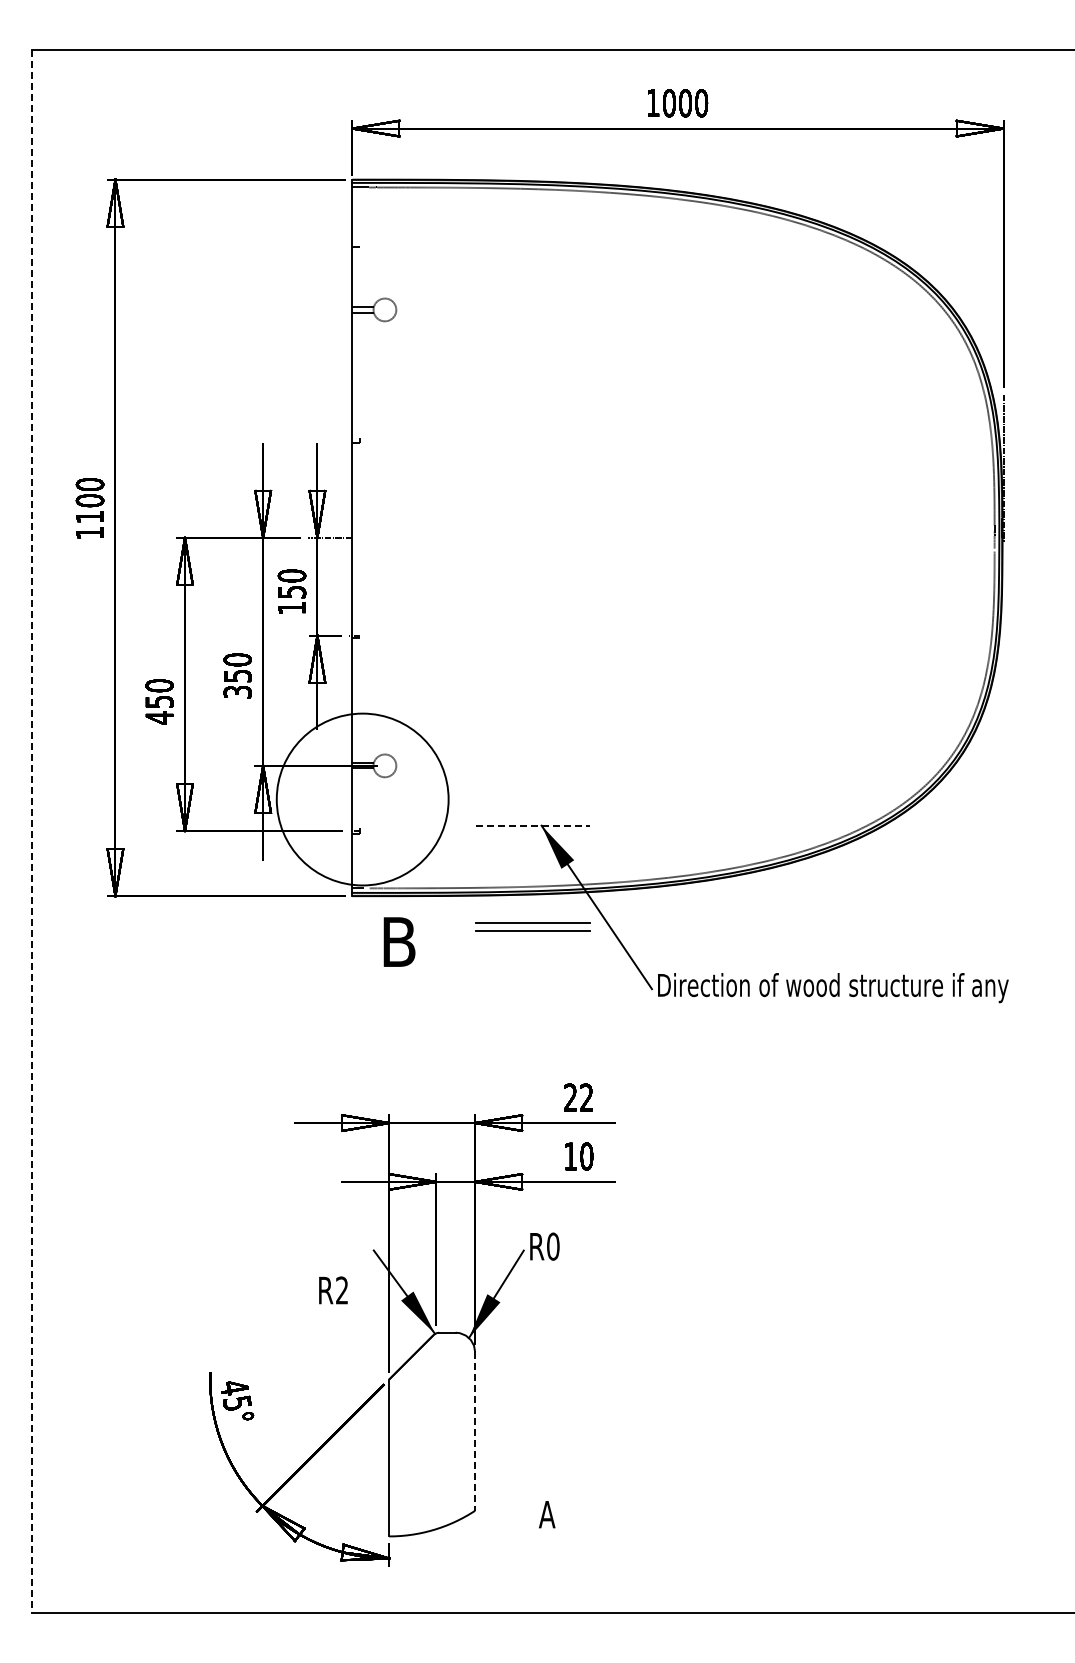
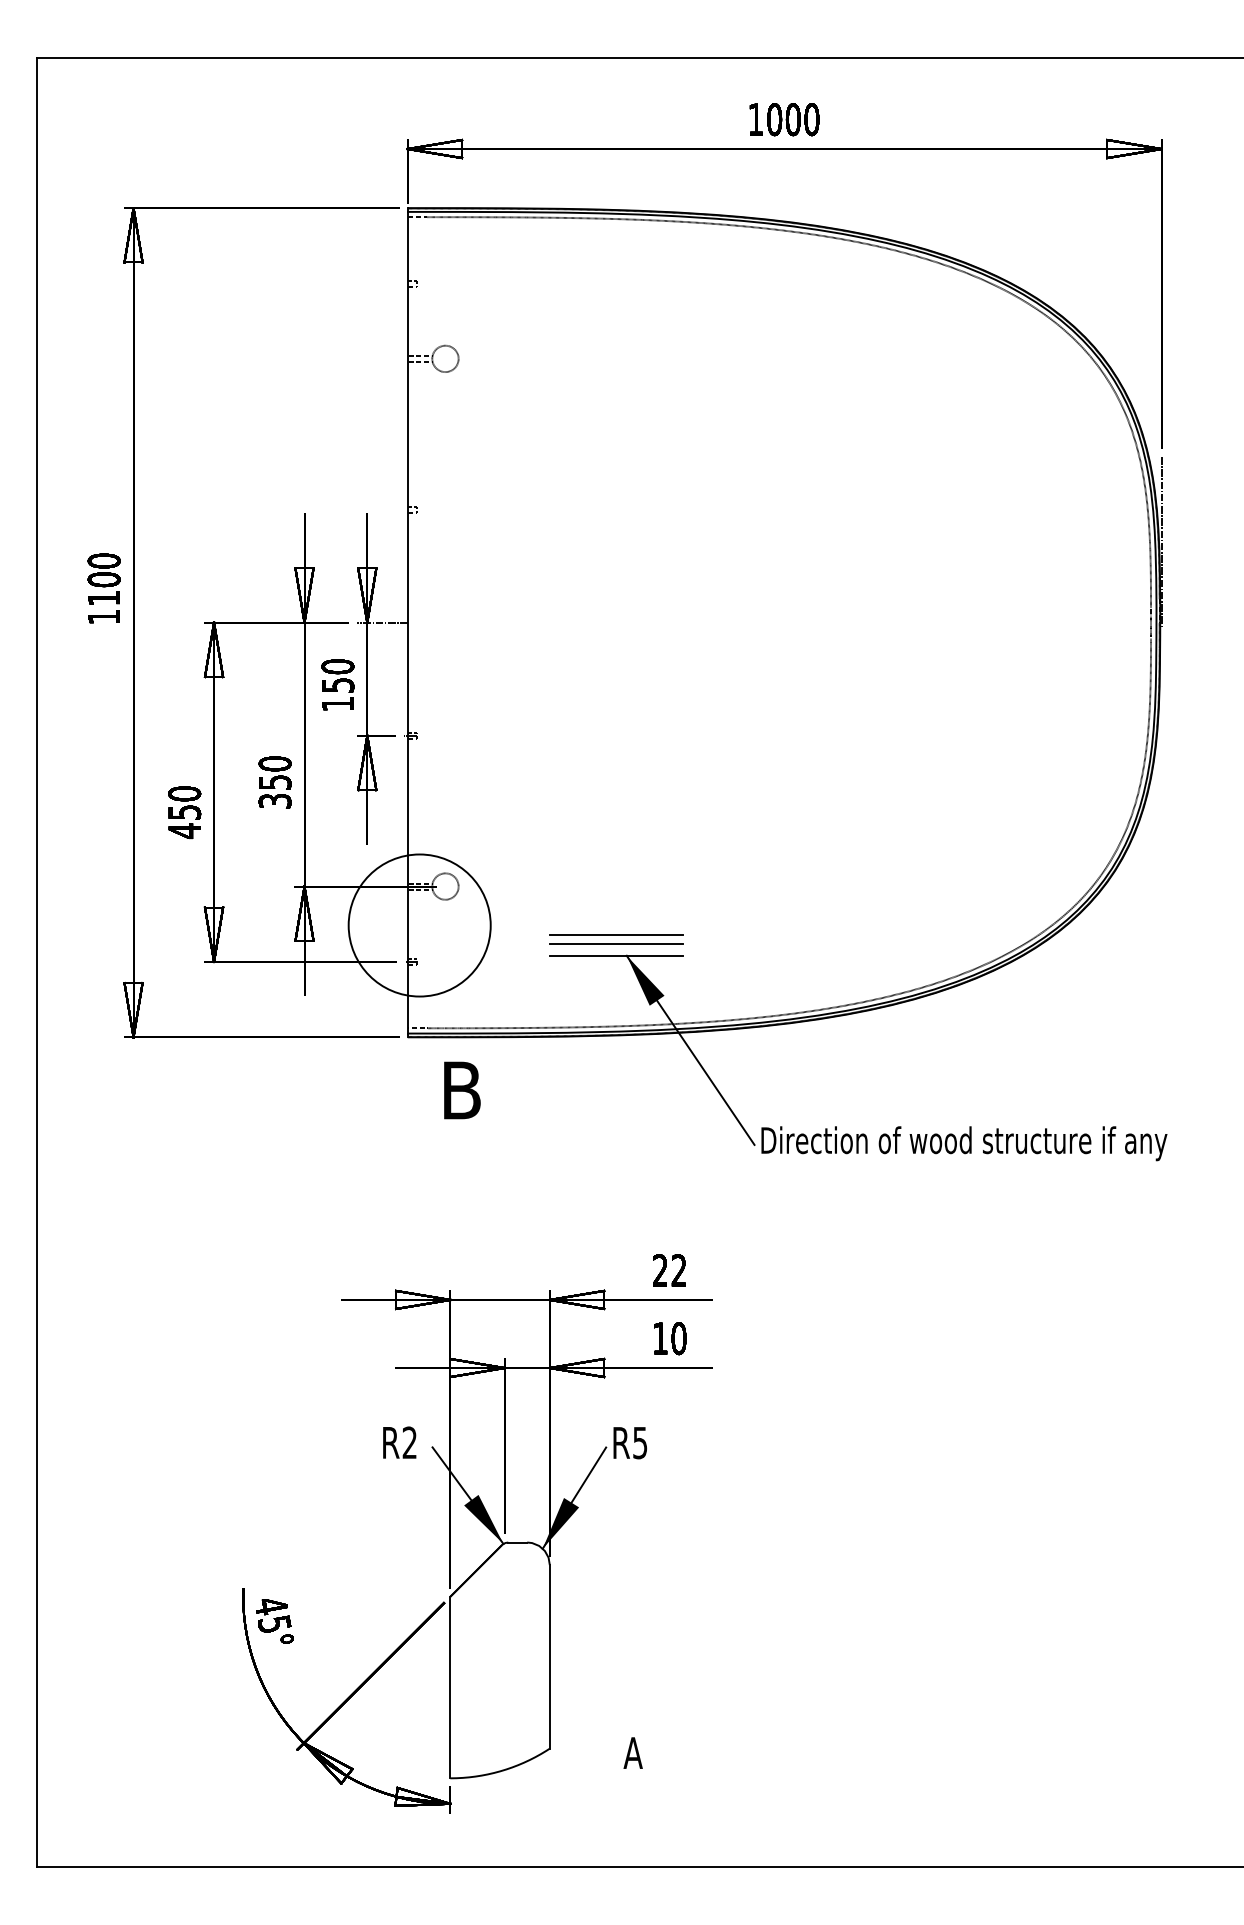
circle: (362, 799) -> (419, 925), size x0.71
line: (533, 825) -> (617, 955), dashed -> solid
line: (32, 831) -> (37, 962), dashed -> solid
part: (532, 926) -> (616, 939), moved
text: (553, 1246) -> (640, 1442), R0 -> R5
text: (333, 1290) -> (399, 1442), moved
line: (475, 1432) -> (550, 1658), dashed -> solid

